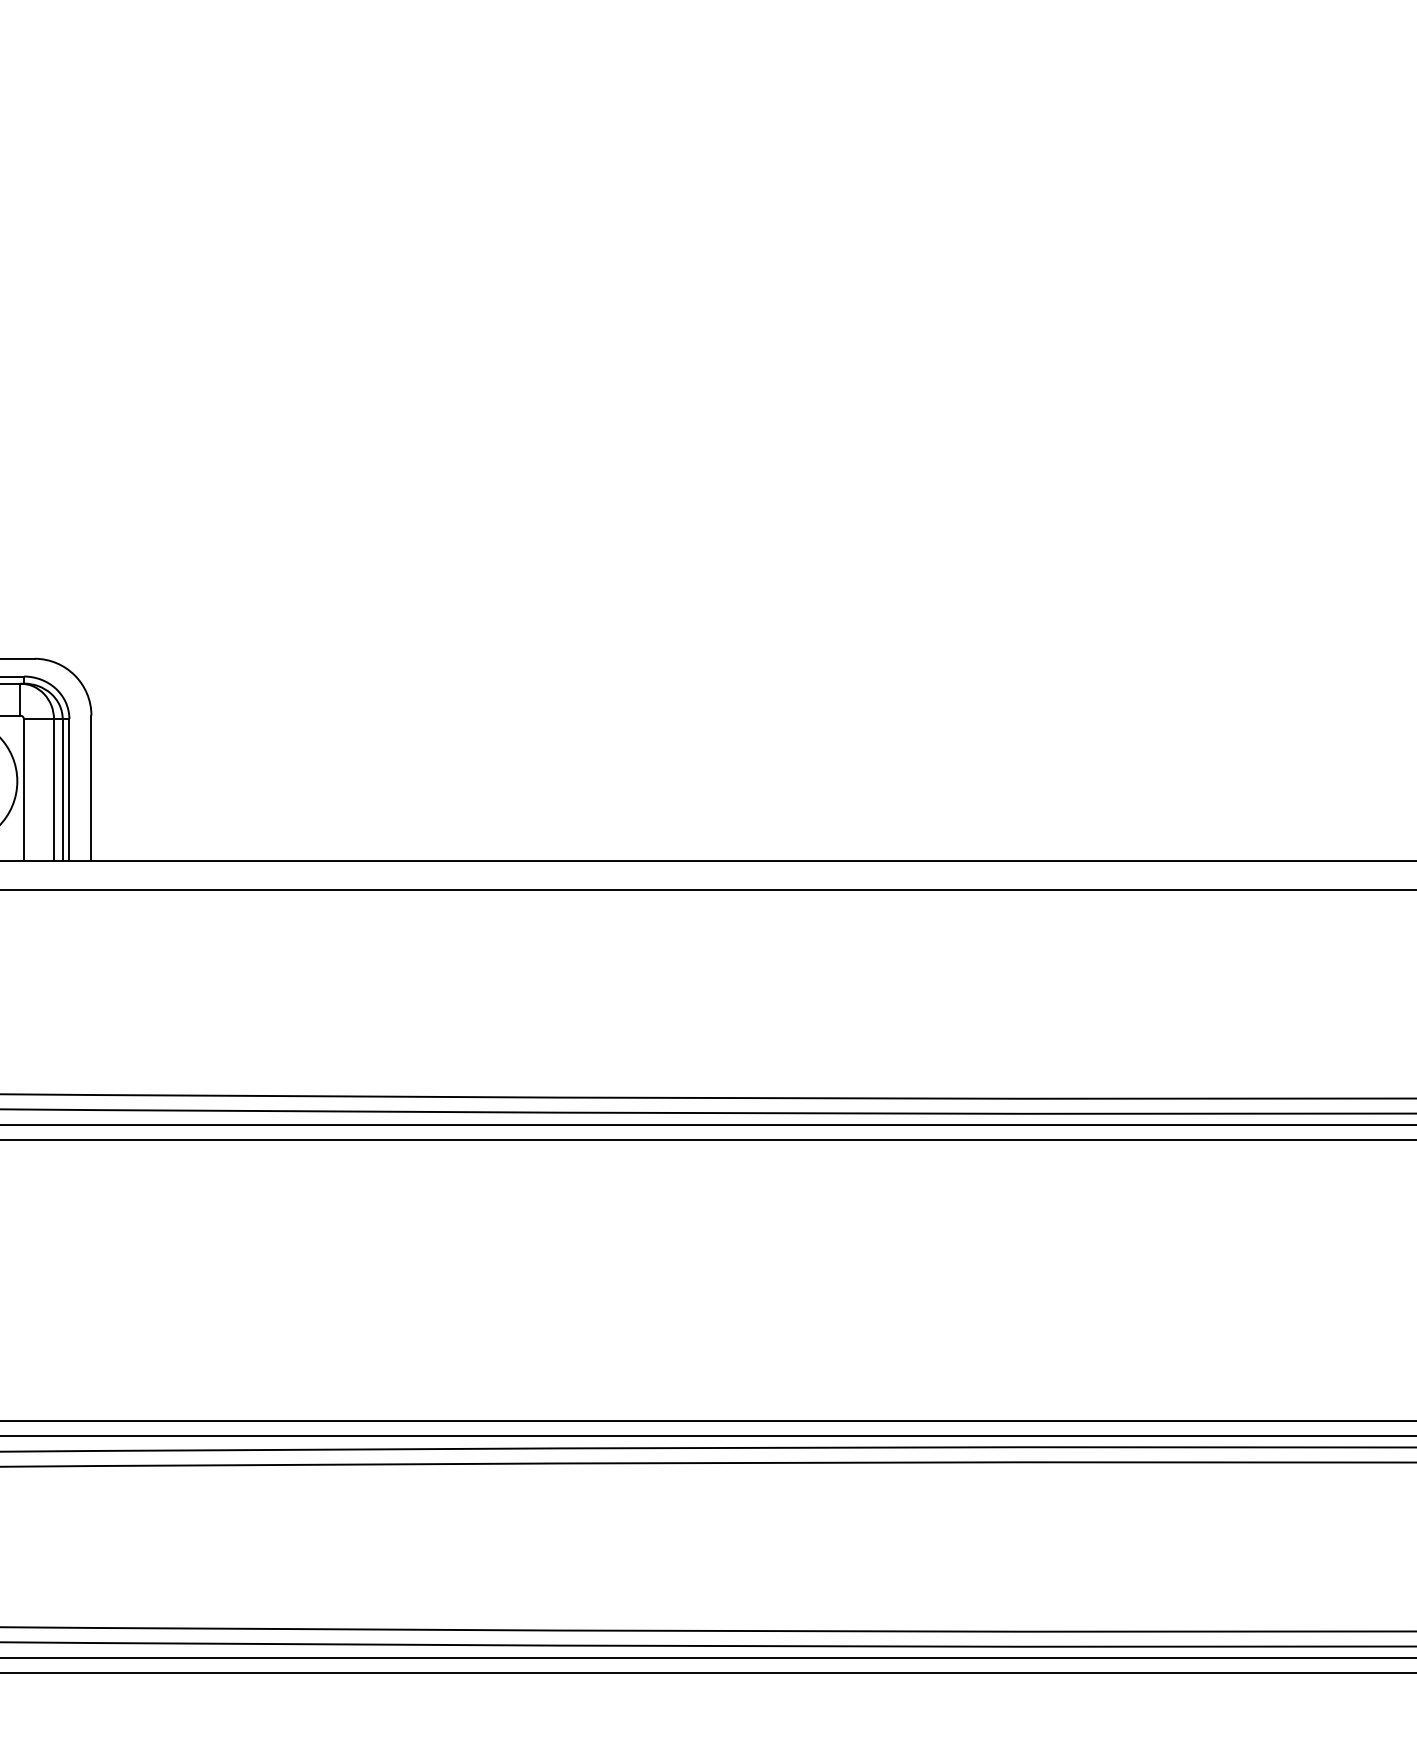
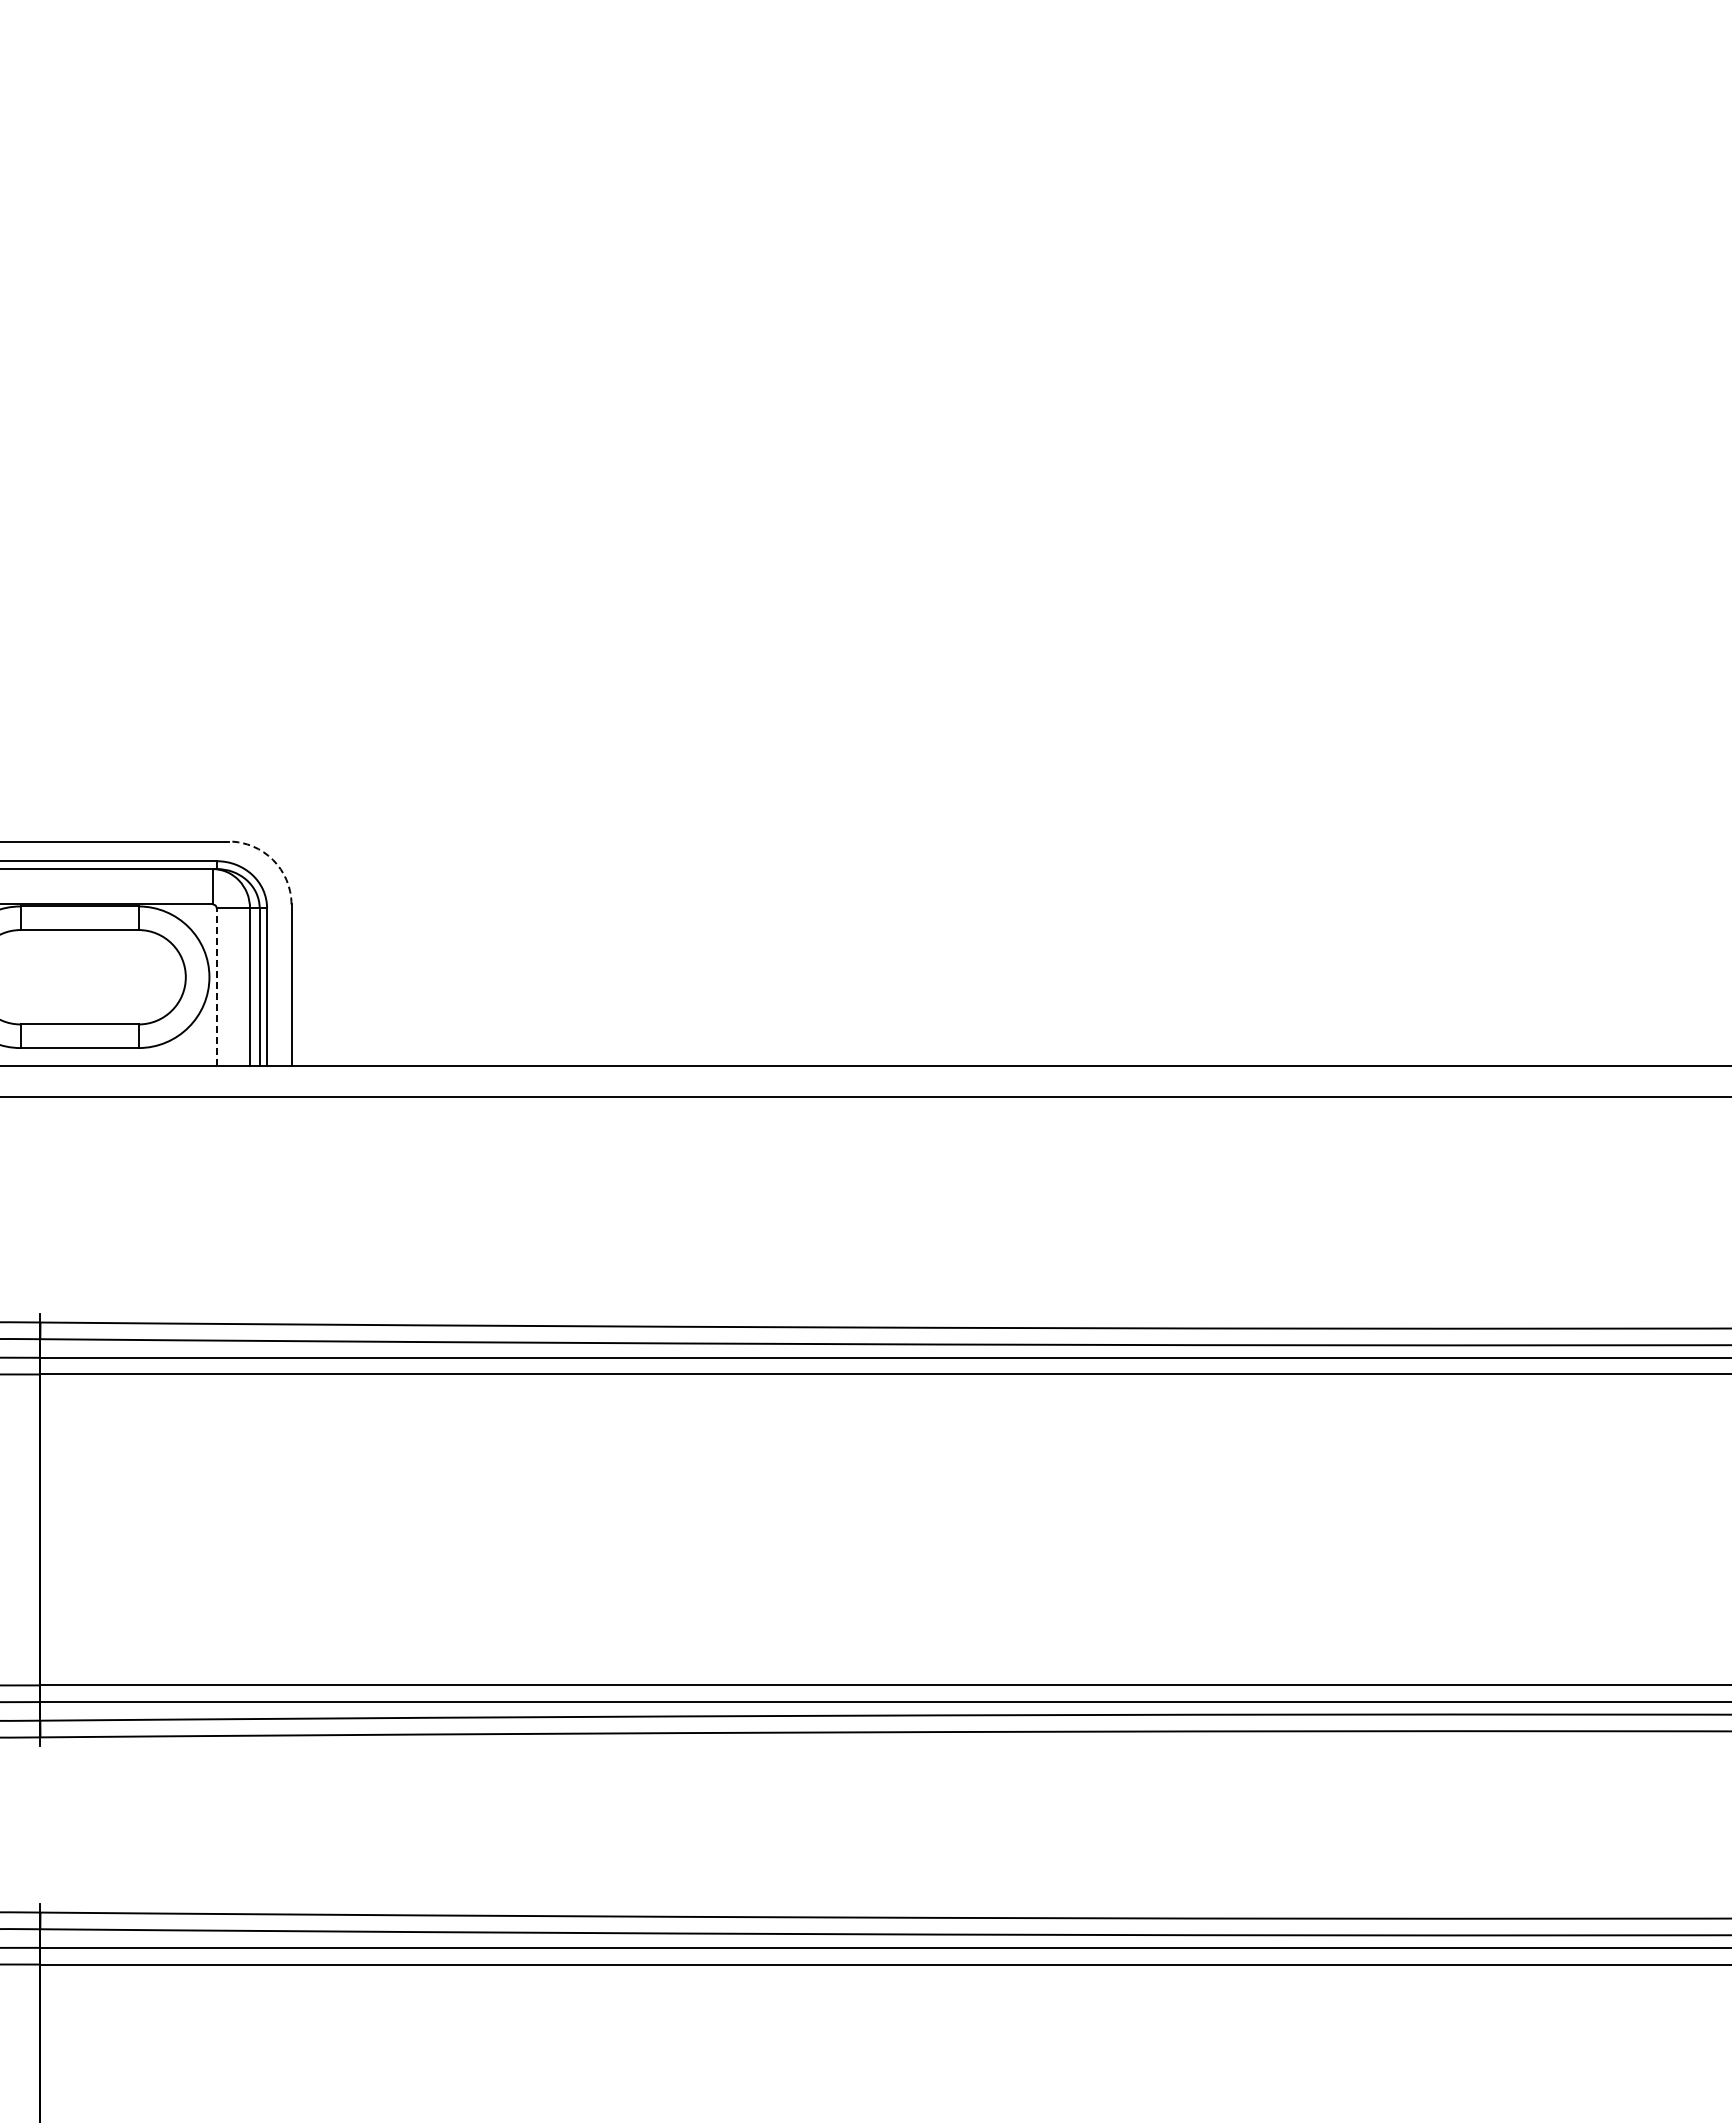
arc: (75, 674) -> (273, 859), solid -> dashed
line: (23, 790) -> (216, 987), solid -> dashed

